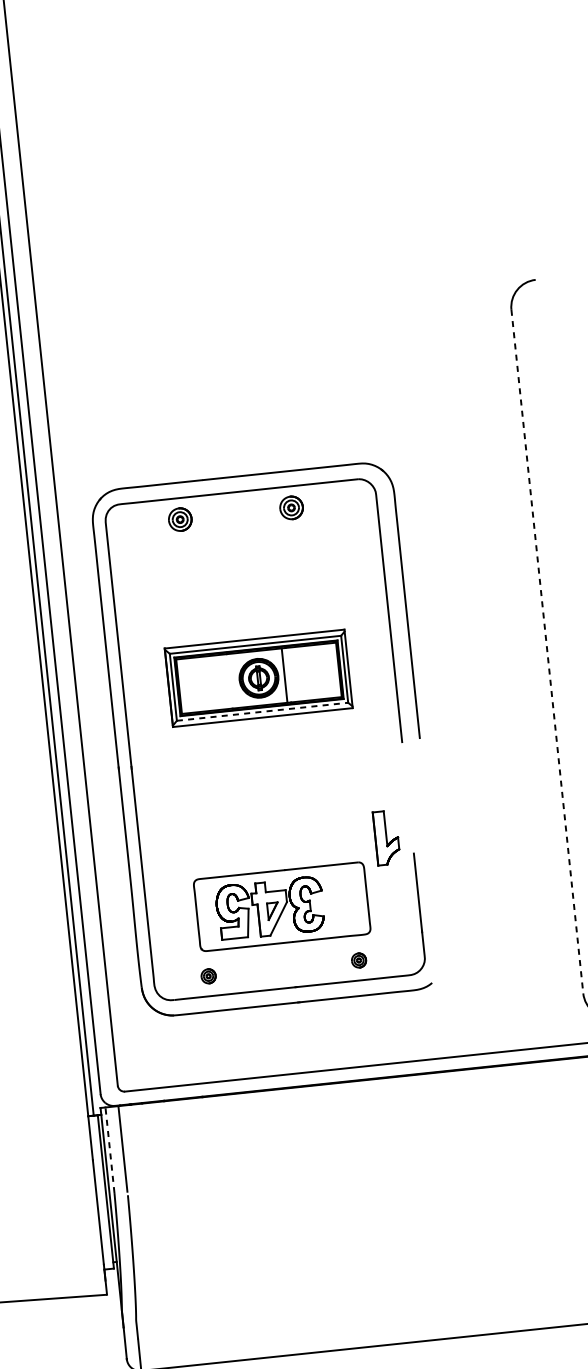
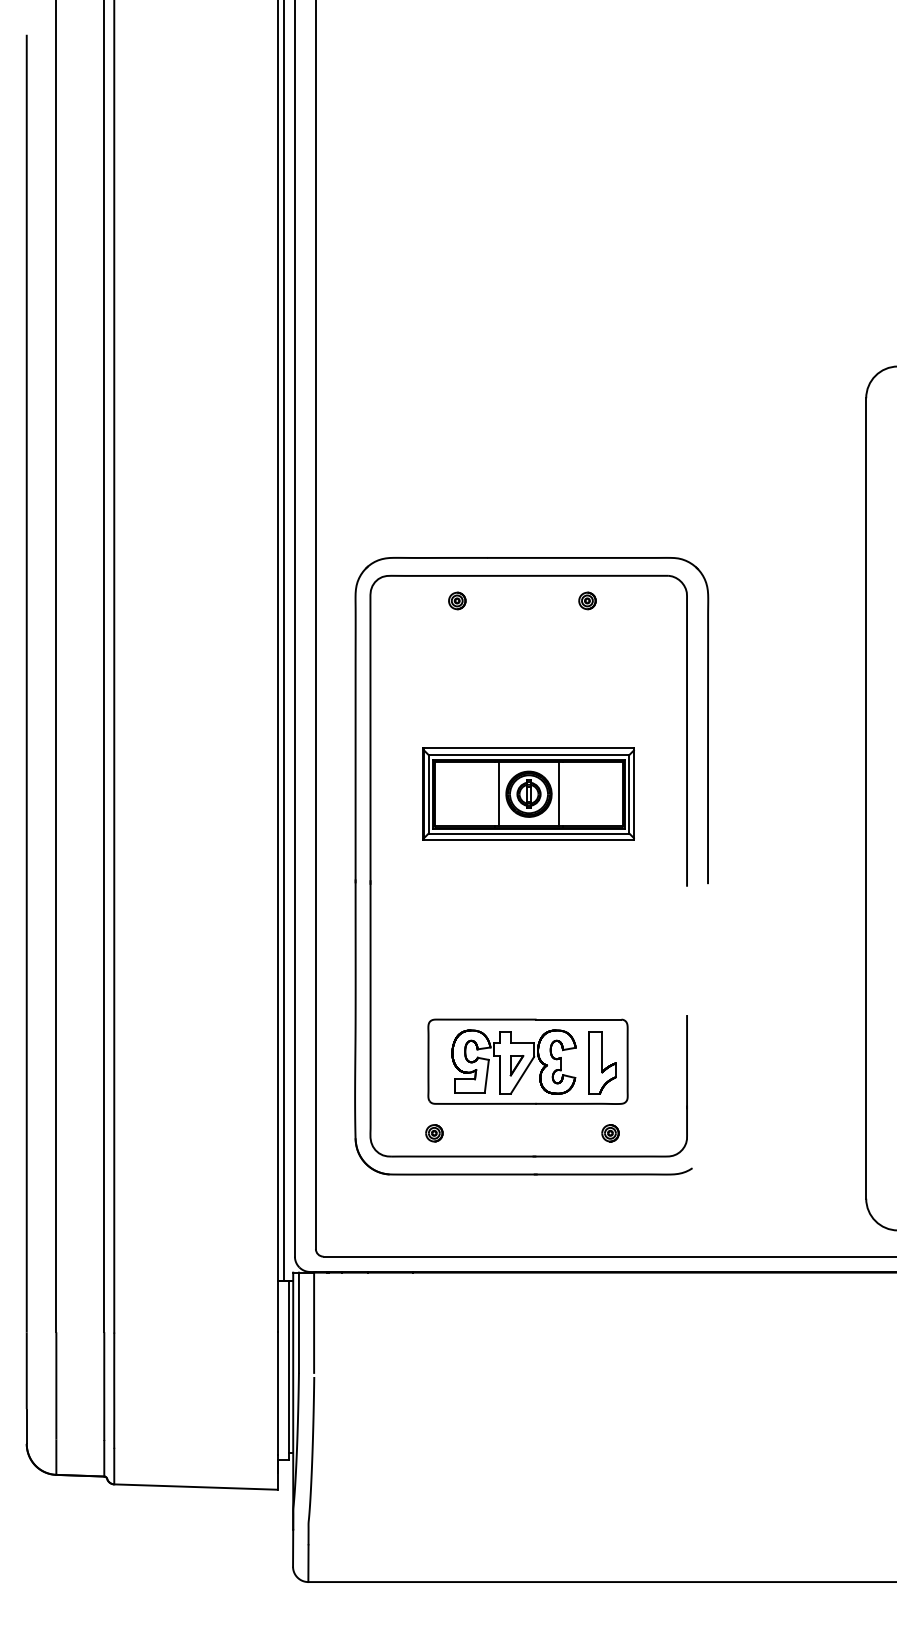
part: (291, 507) -> (587, 600), size x0.62
part: (180, 519) -> (457, 600), size x0.62
line: (547, 651) -> (866, 798), dashed -> solid
line: (233, 681) -> (499, 794), added
line: (262, 711) -> (529, 833), dashed -> solid
part: (386, 837) -> (602, 1062), moved
line: (109, 1150) -> (298, 1322), dashed -> solid

